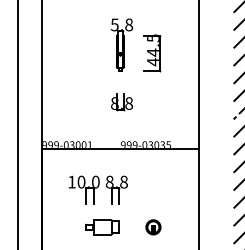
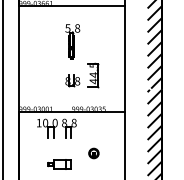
part: (152, 53) -> (93, 75), moved
part: (97, 190) -> (56, 128), moved
part: (152, 227) -> (93, 153), moved

